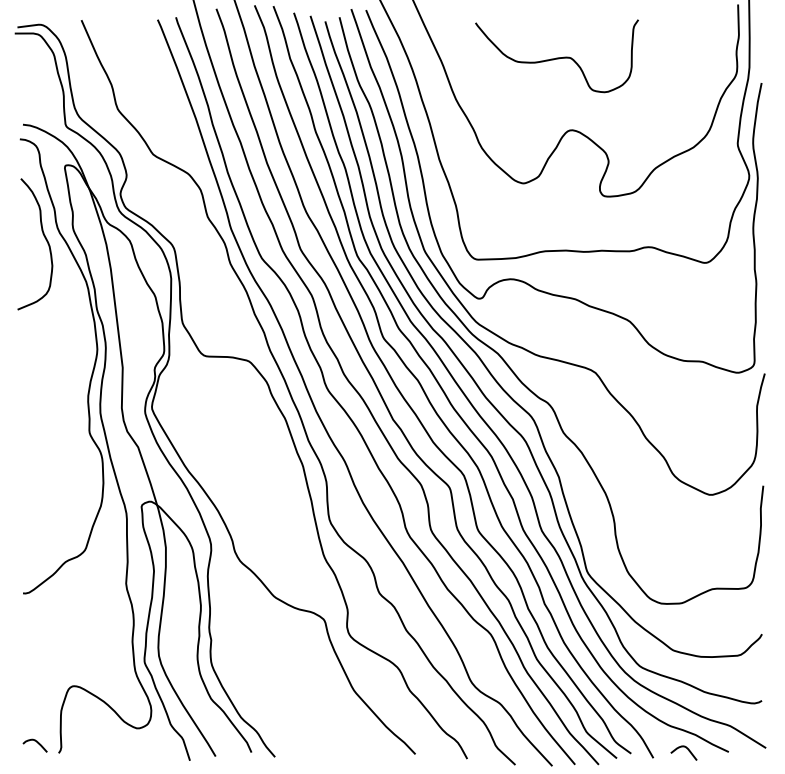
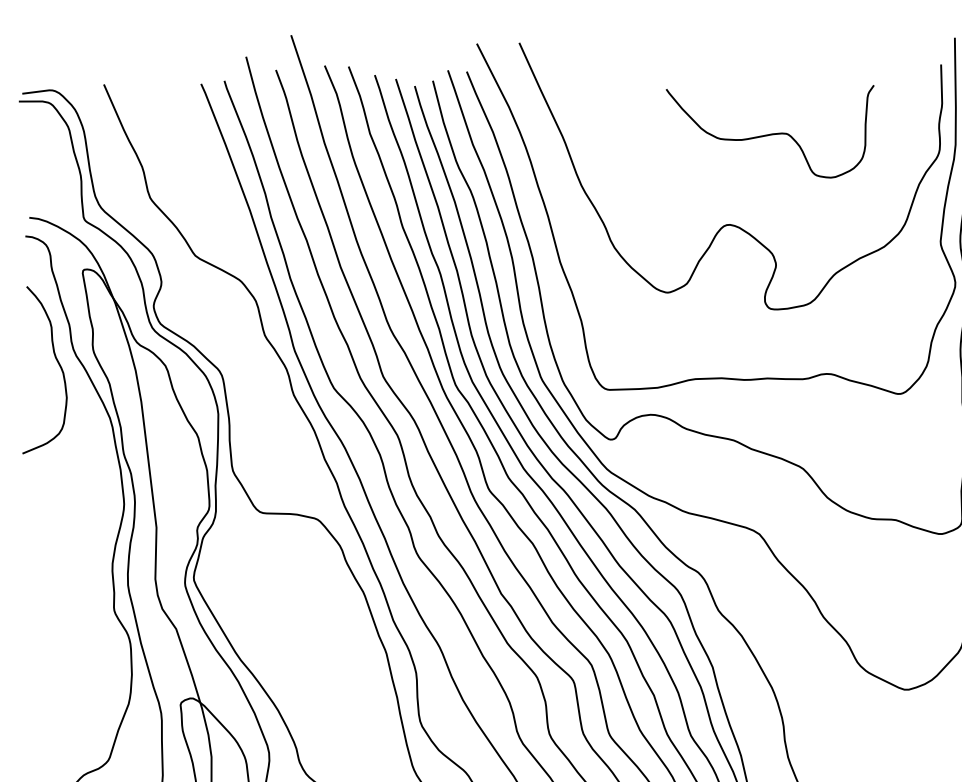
curve: (556, 57) -> (769, 133), moved

